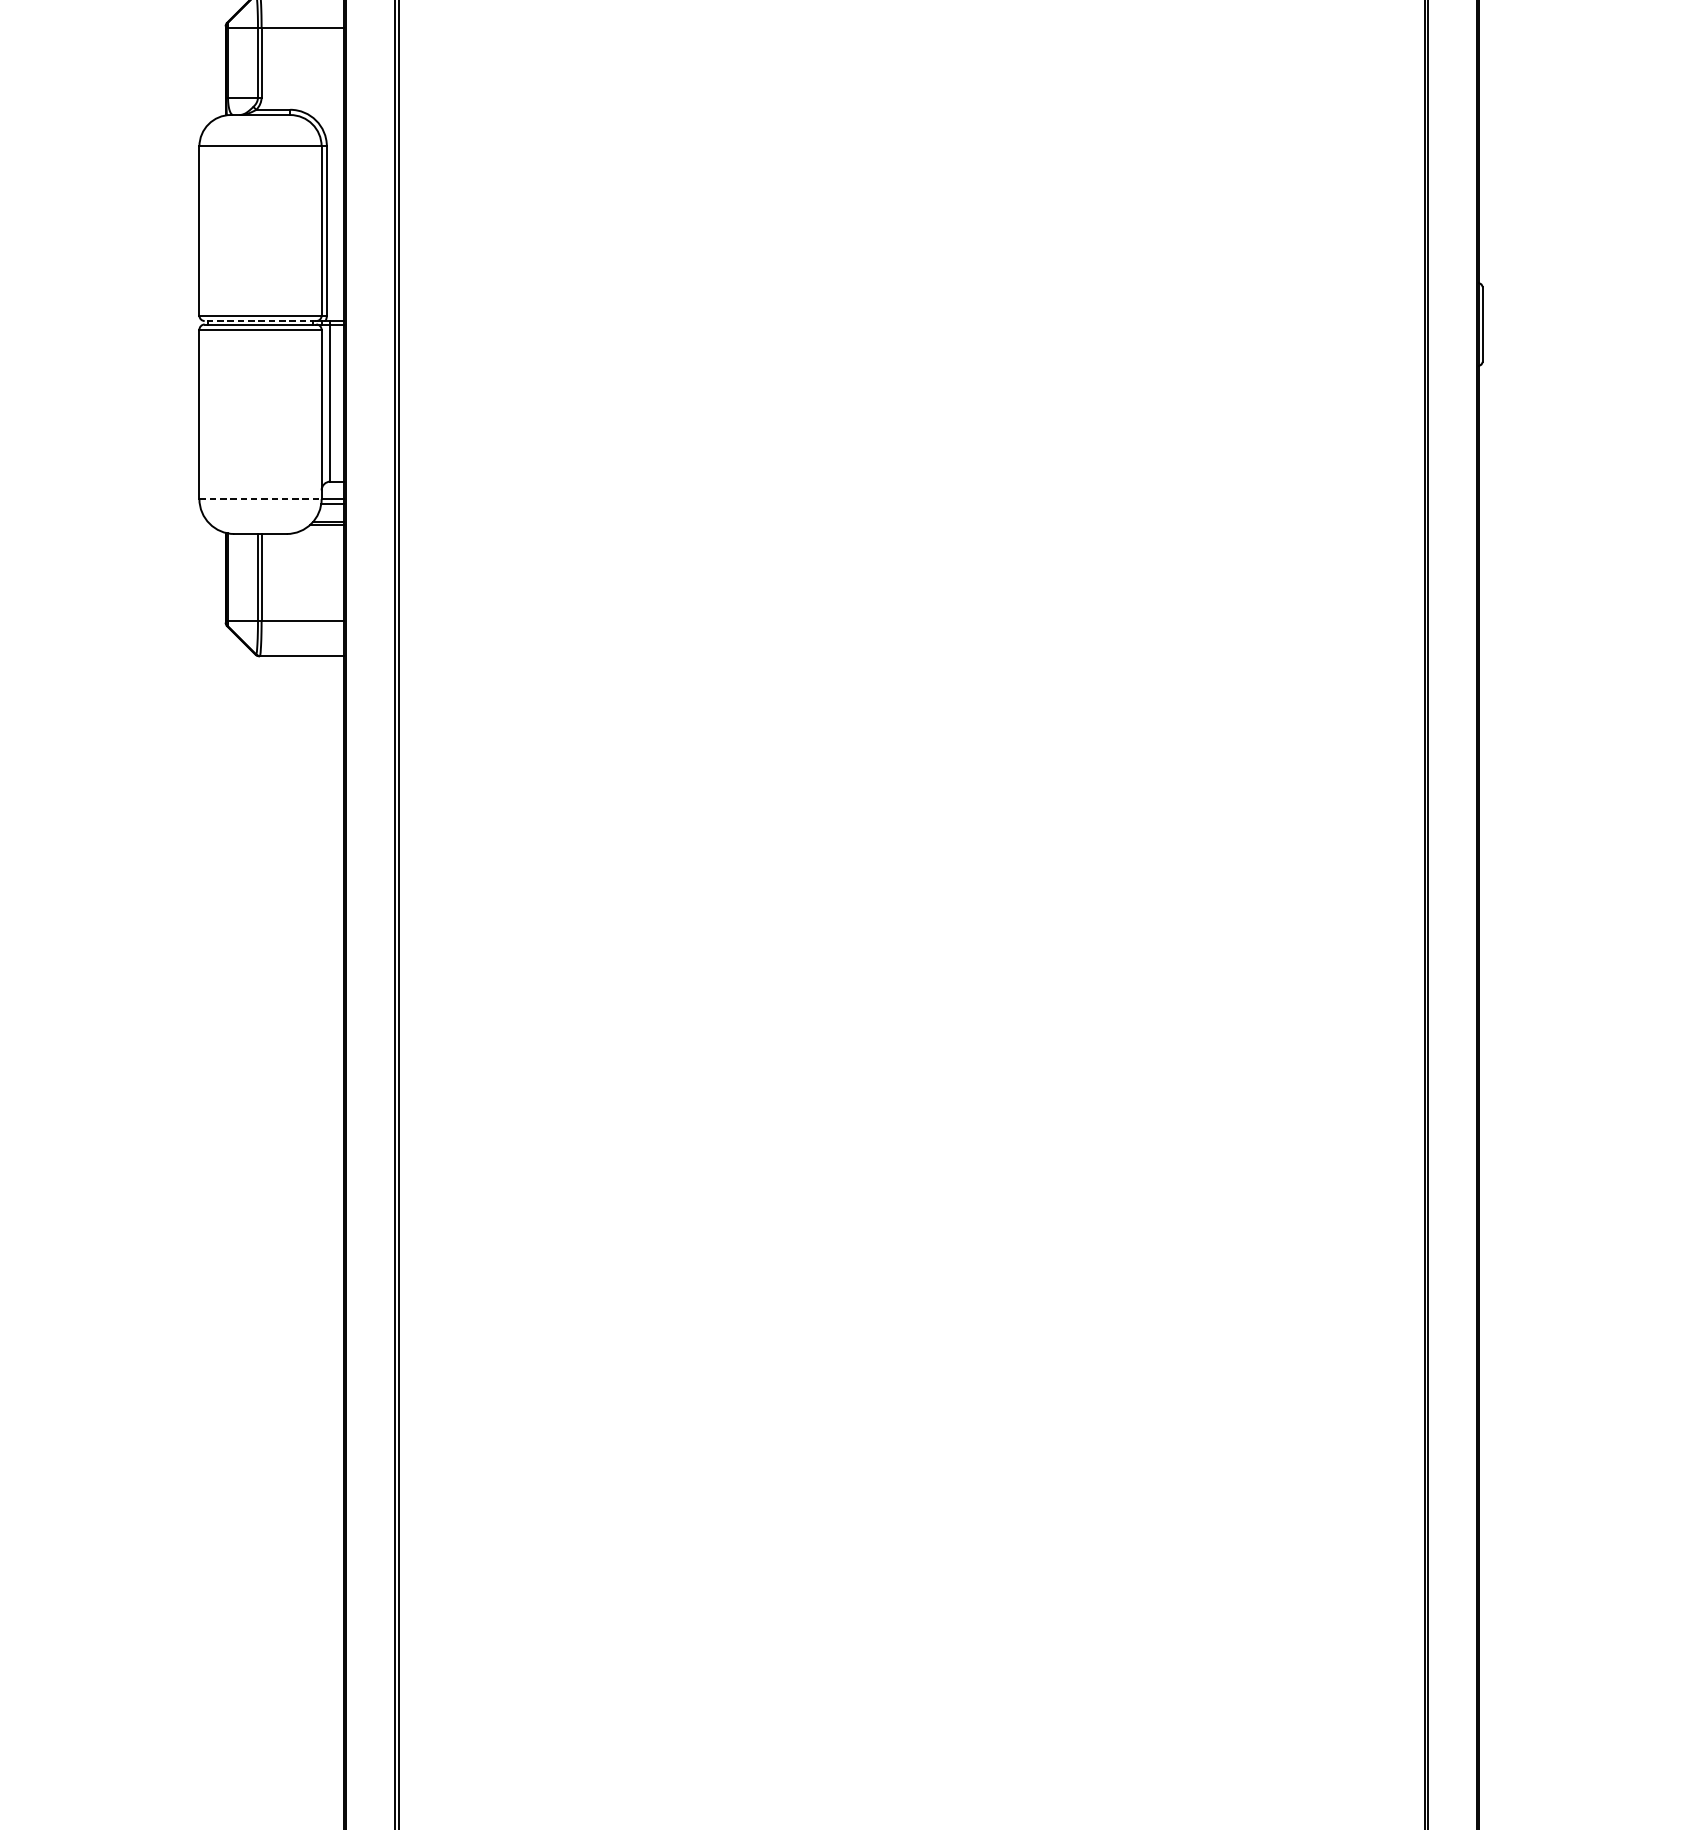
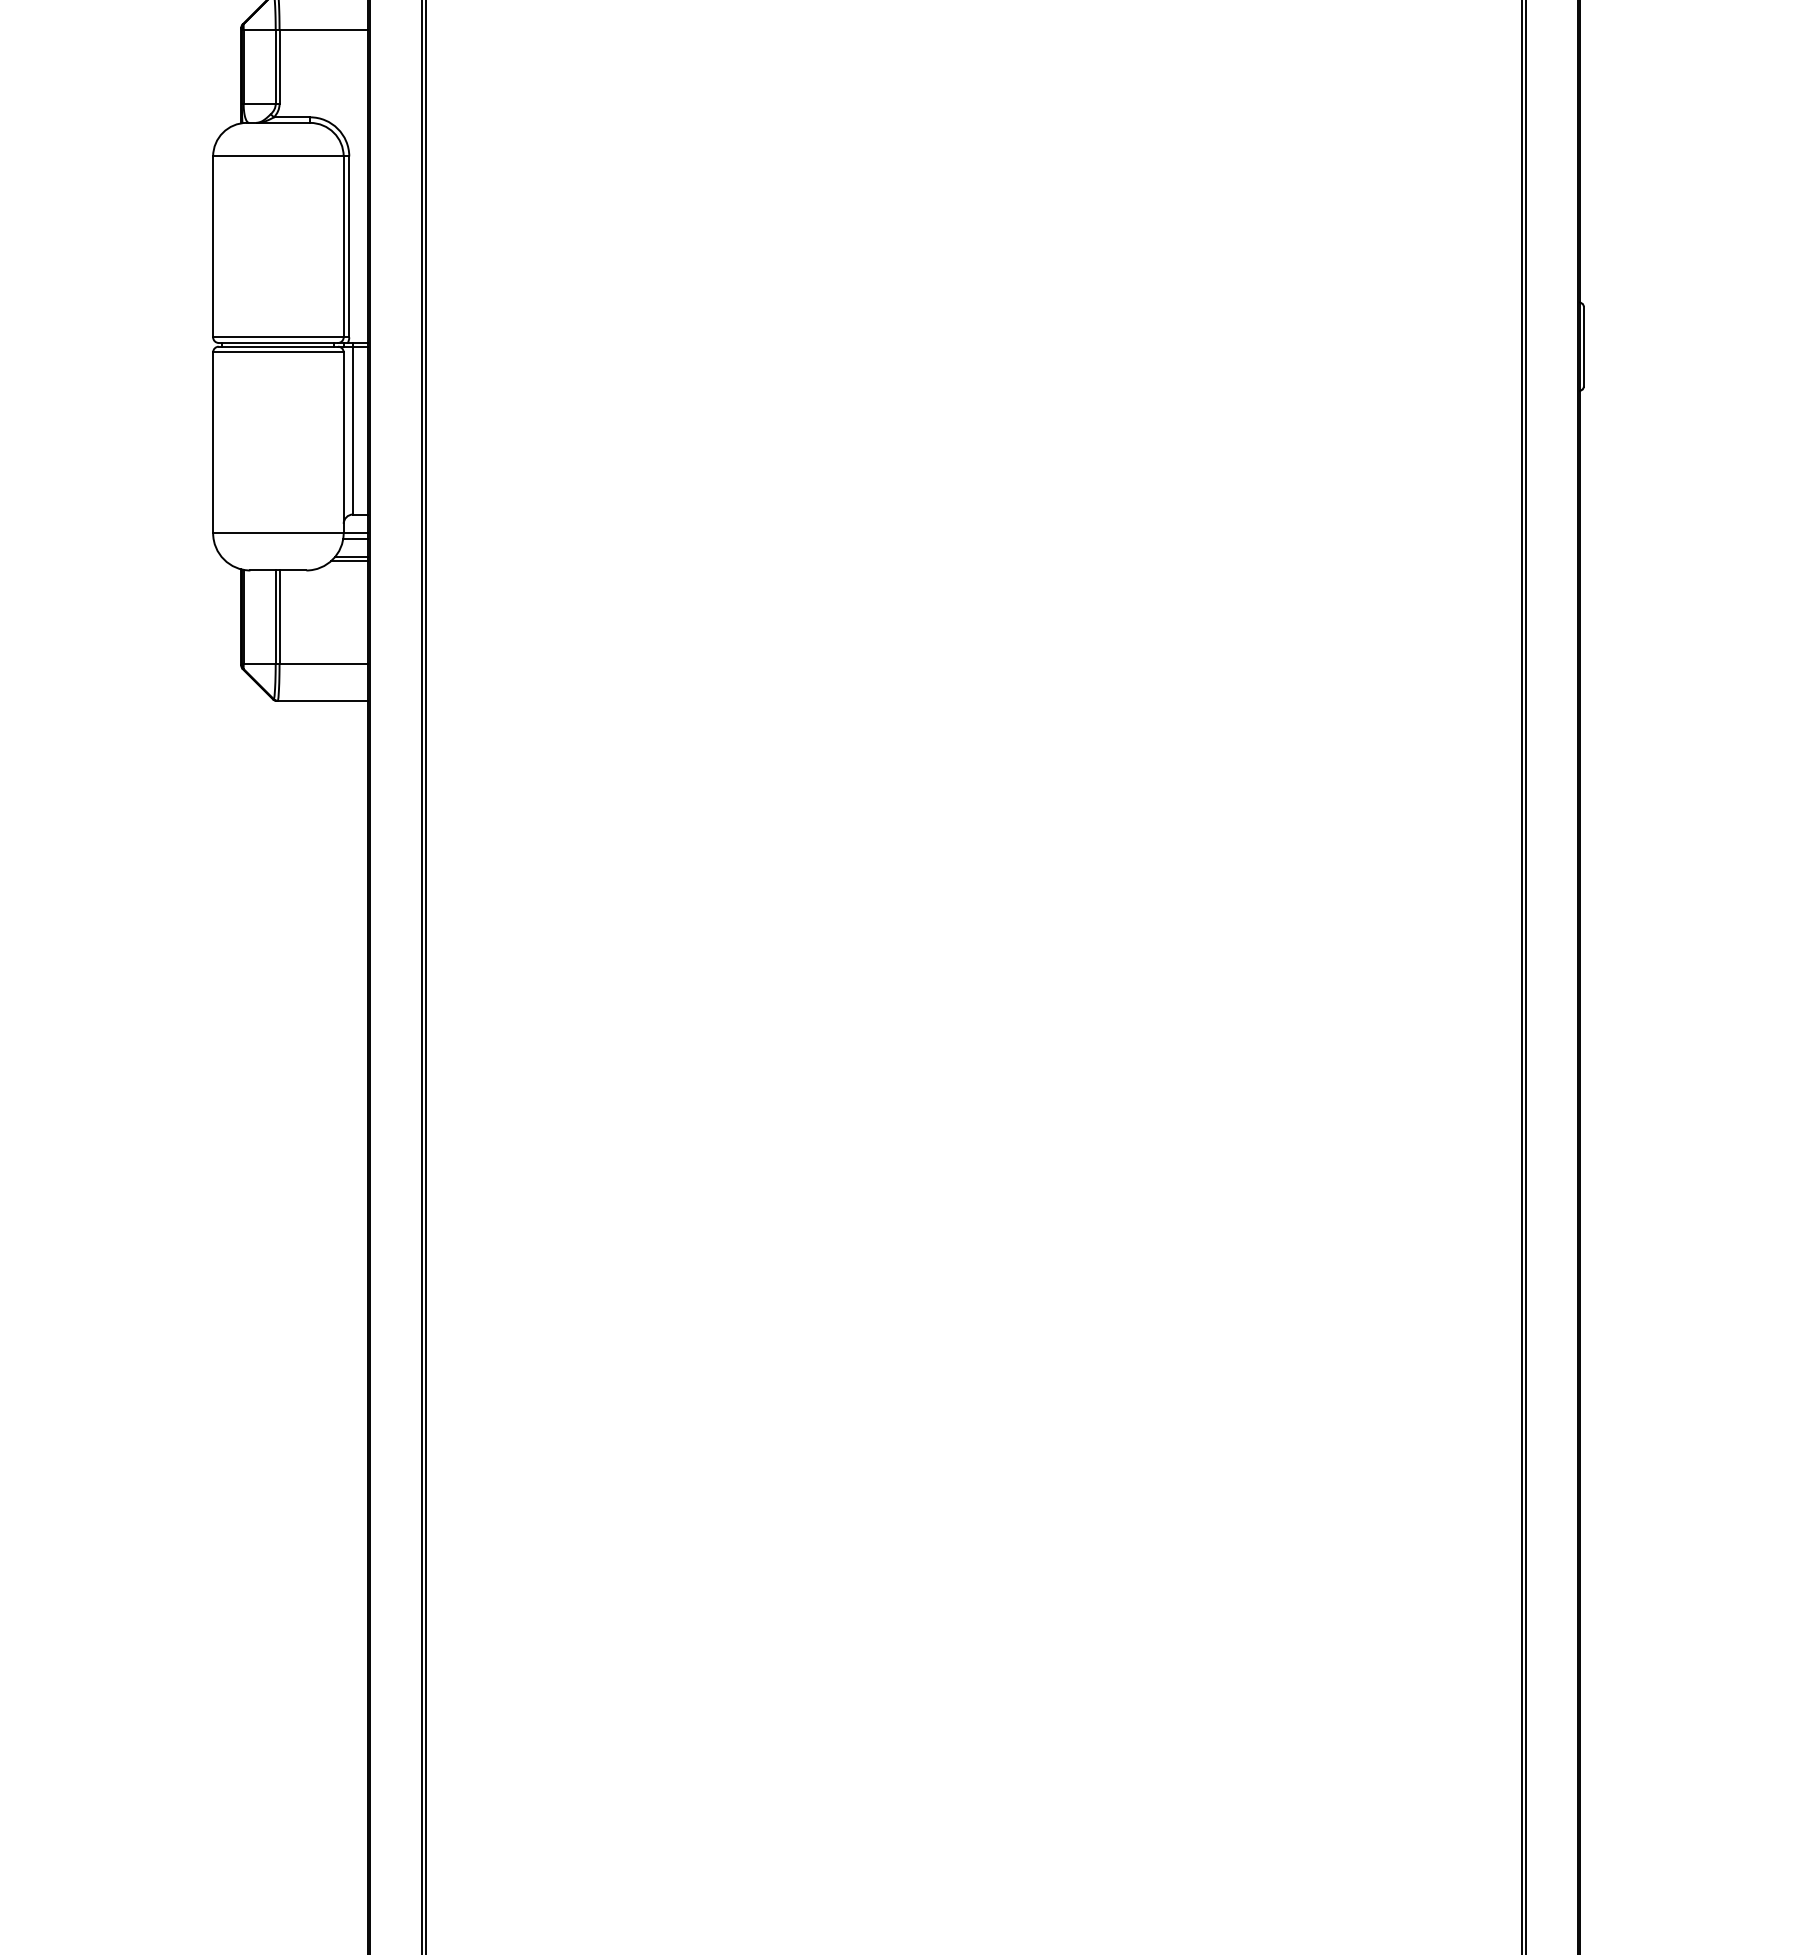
line: (260, 320) -> (278, 342), dashed -> solid
line: (260, 499) -> (278, 533), dashed -> solid

